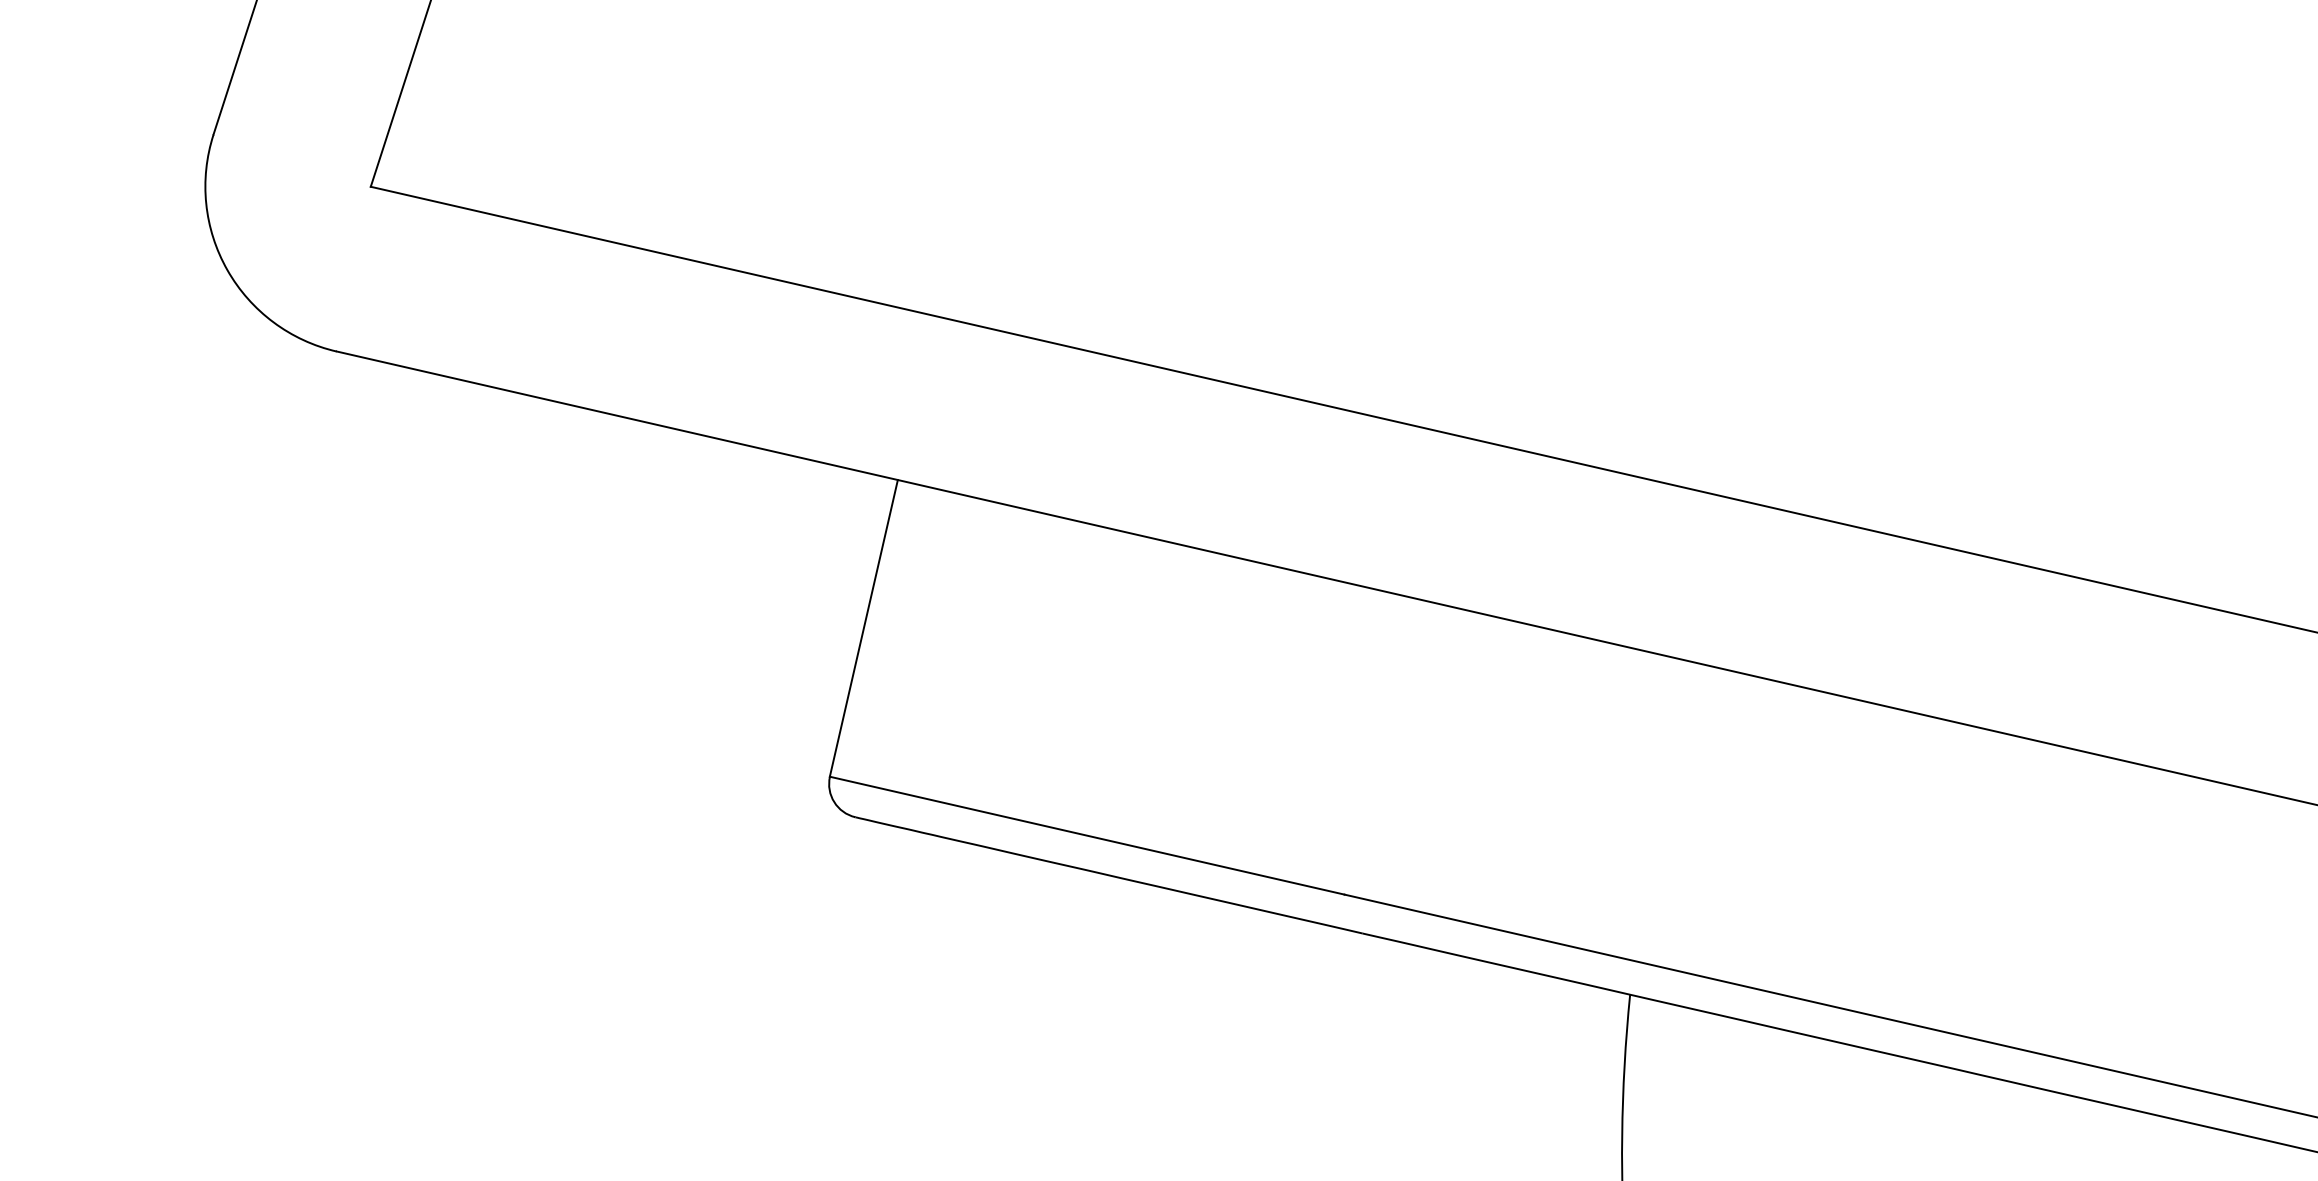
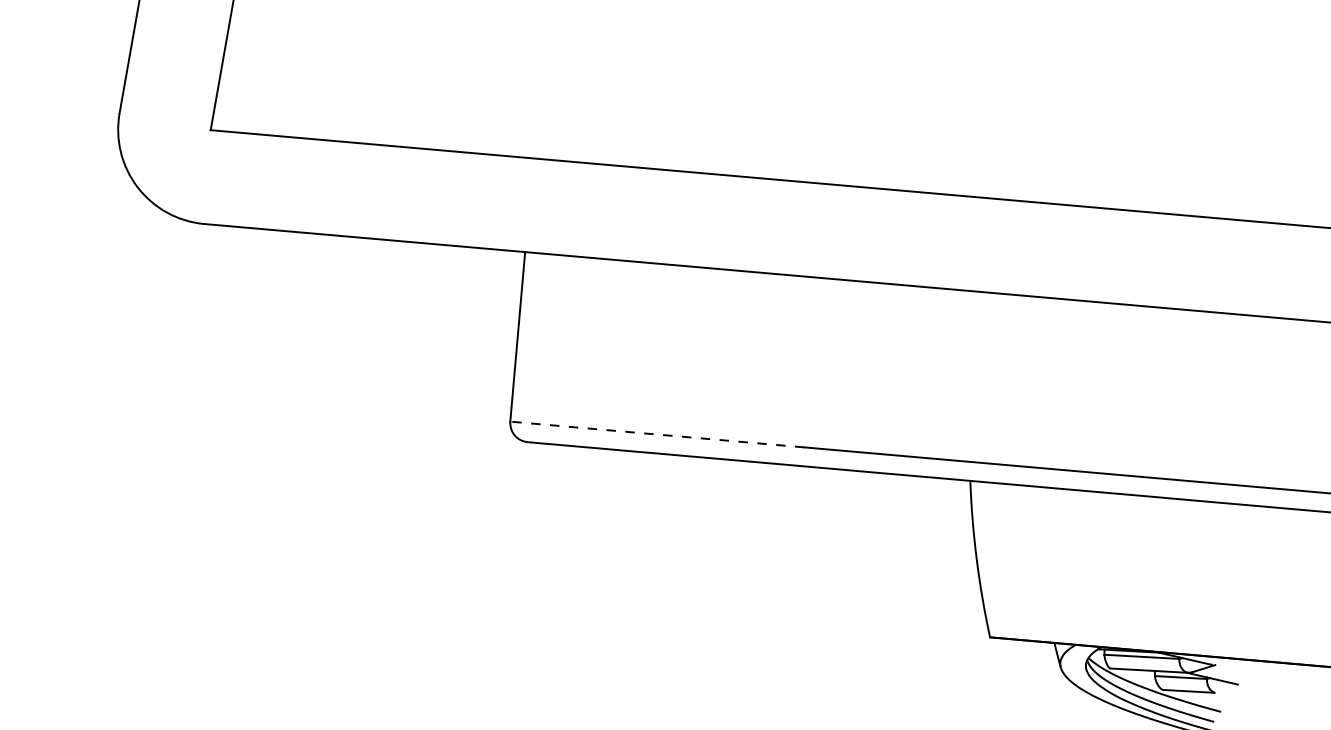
line: (1087, 835) -> (657, 434), solid -> dashed

